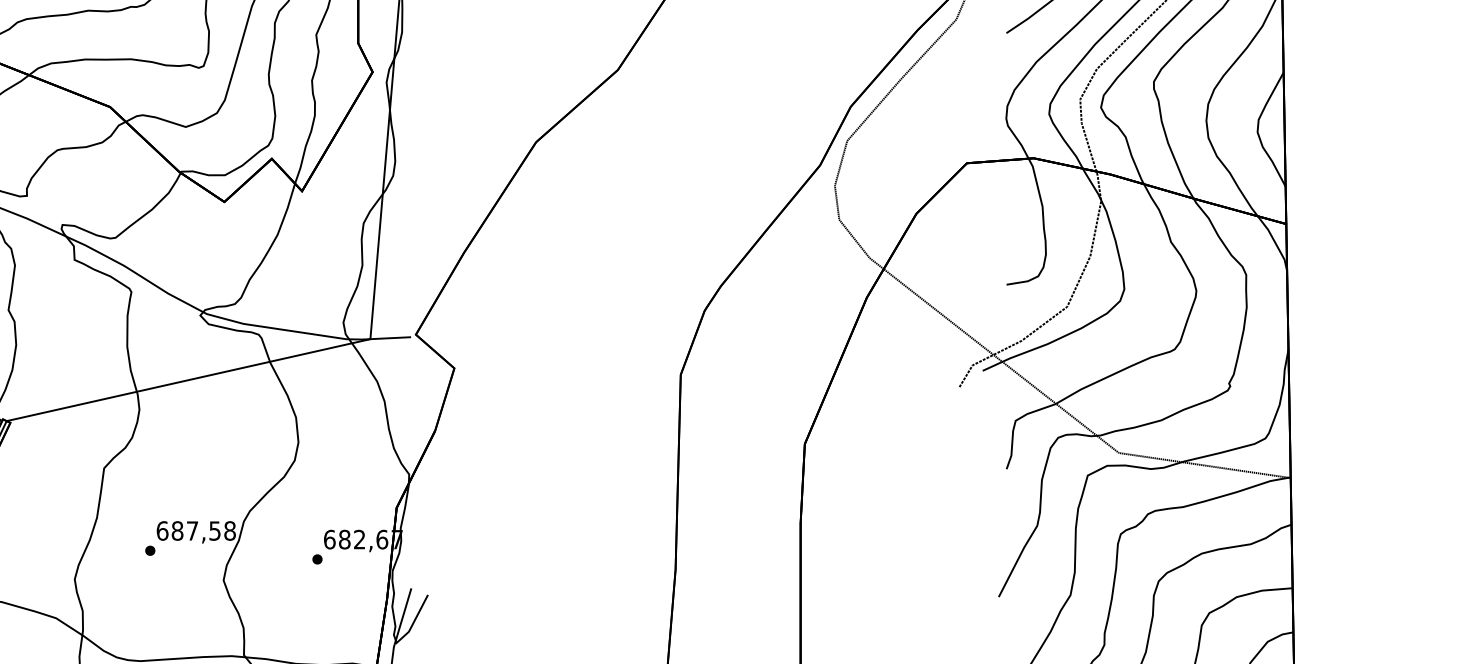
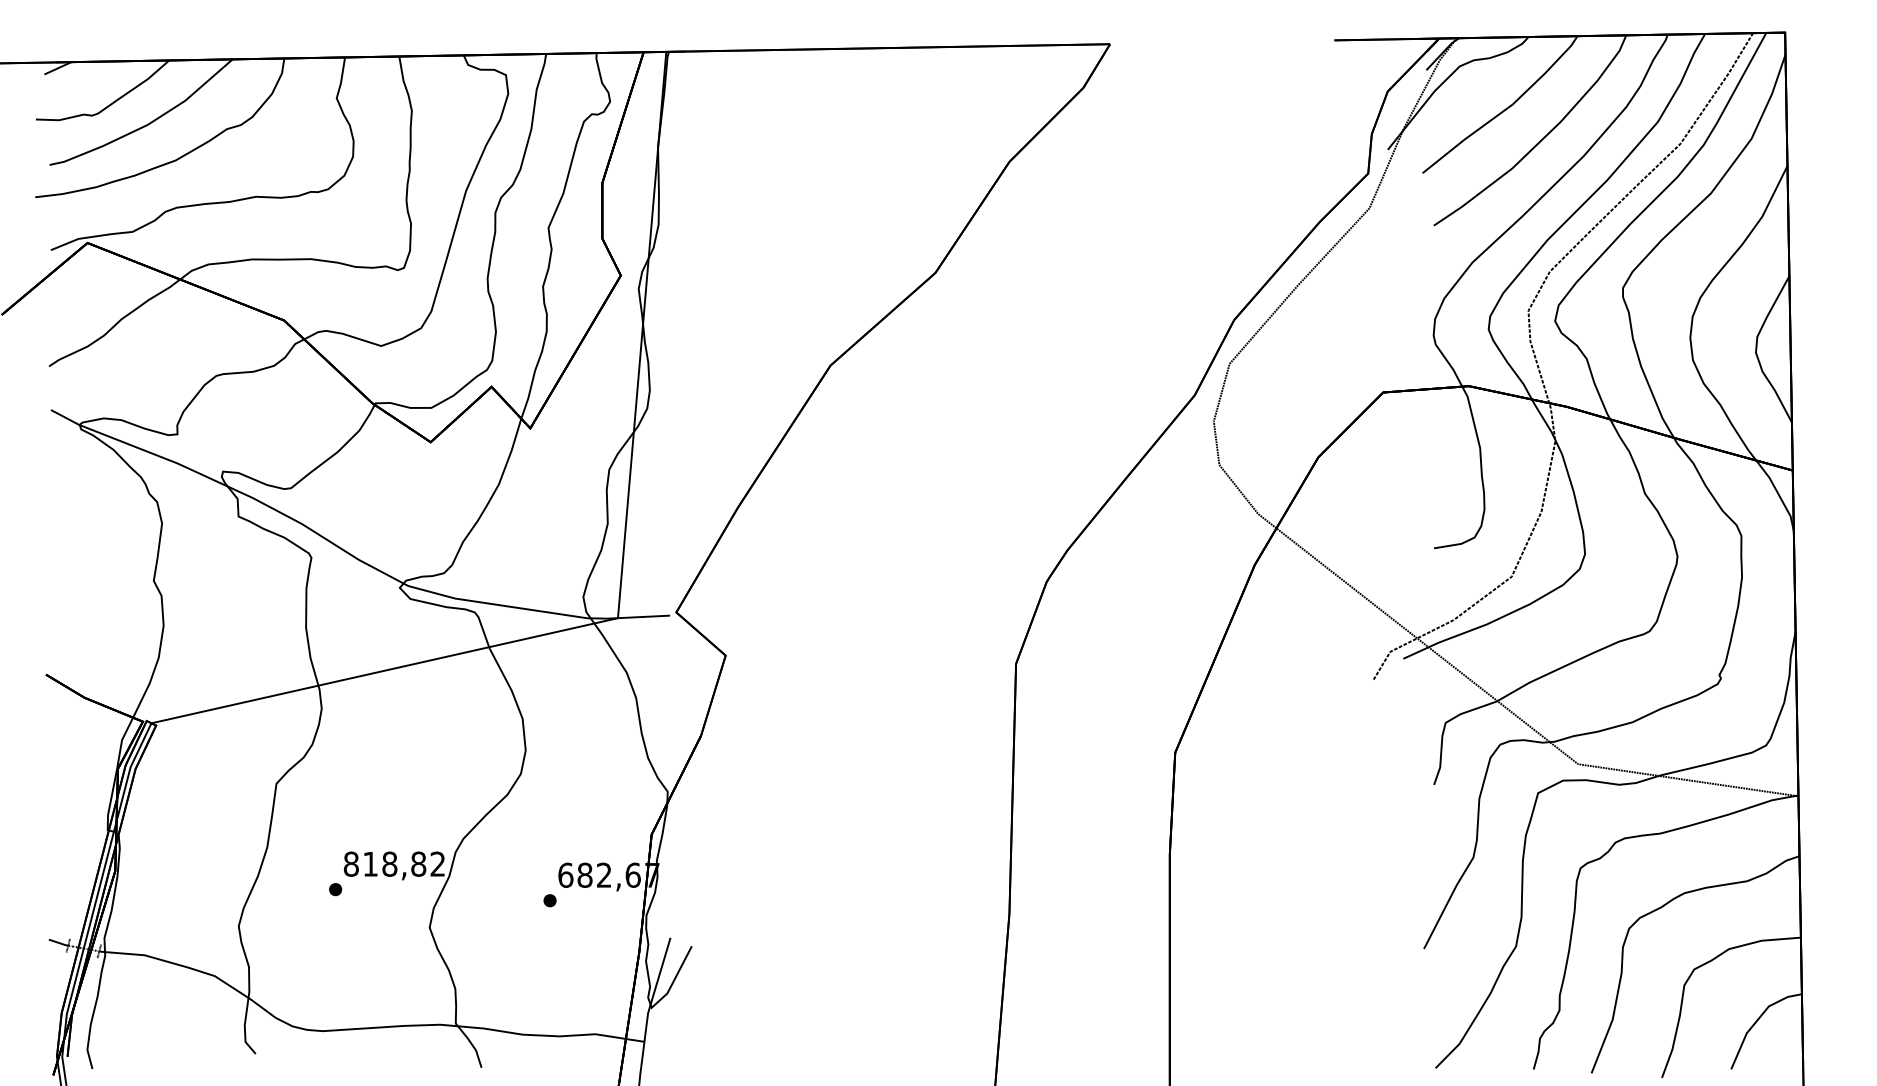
text: (196, 530) -> (394, 863), 687,58 -> 818,82

